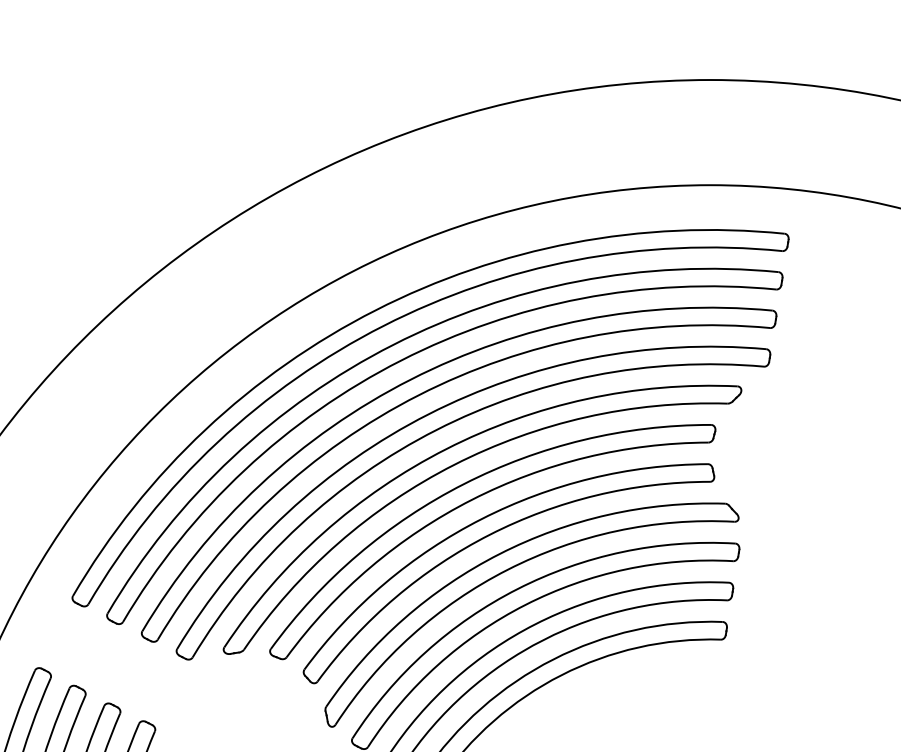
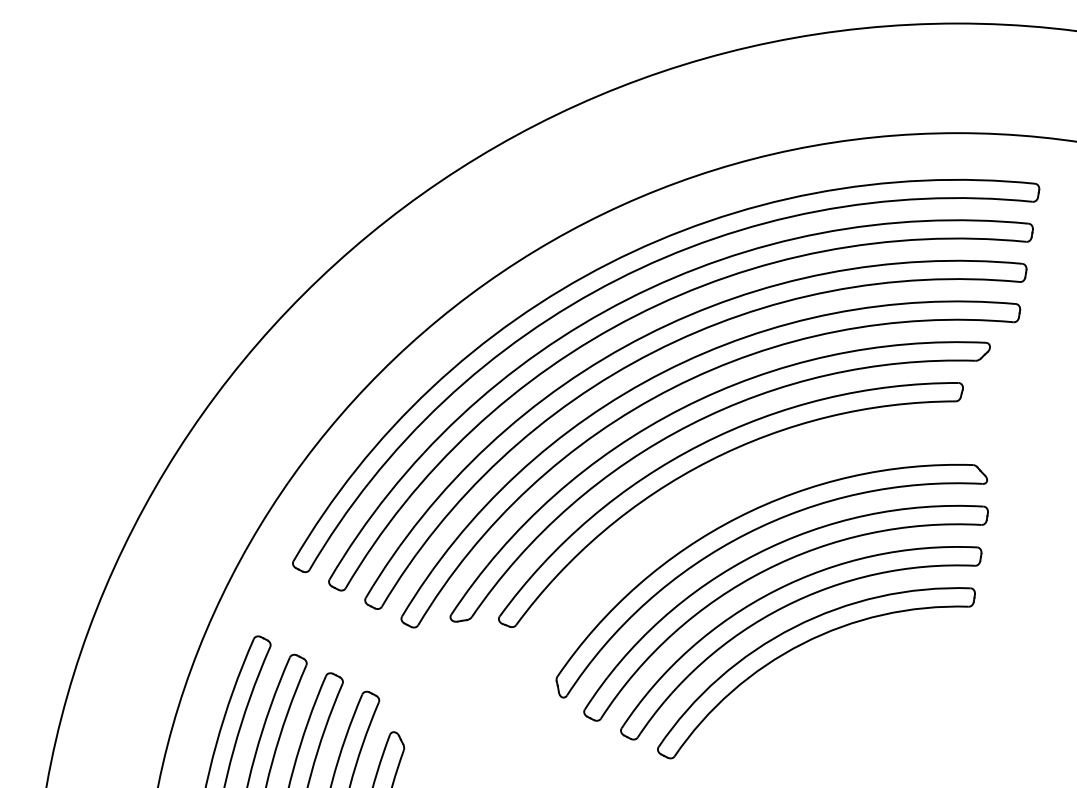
part: (490, 535) -> (728, 498), removed

